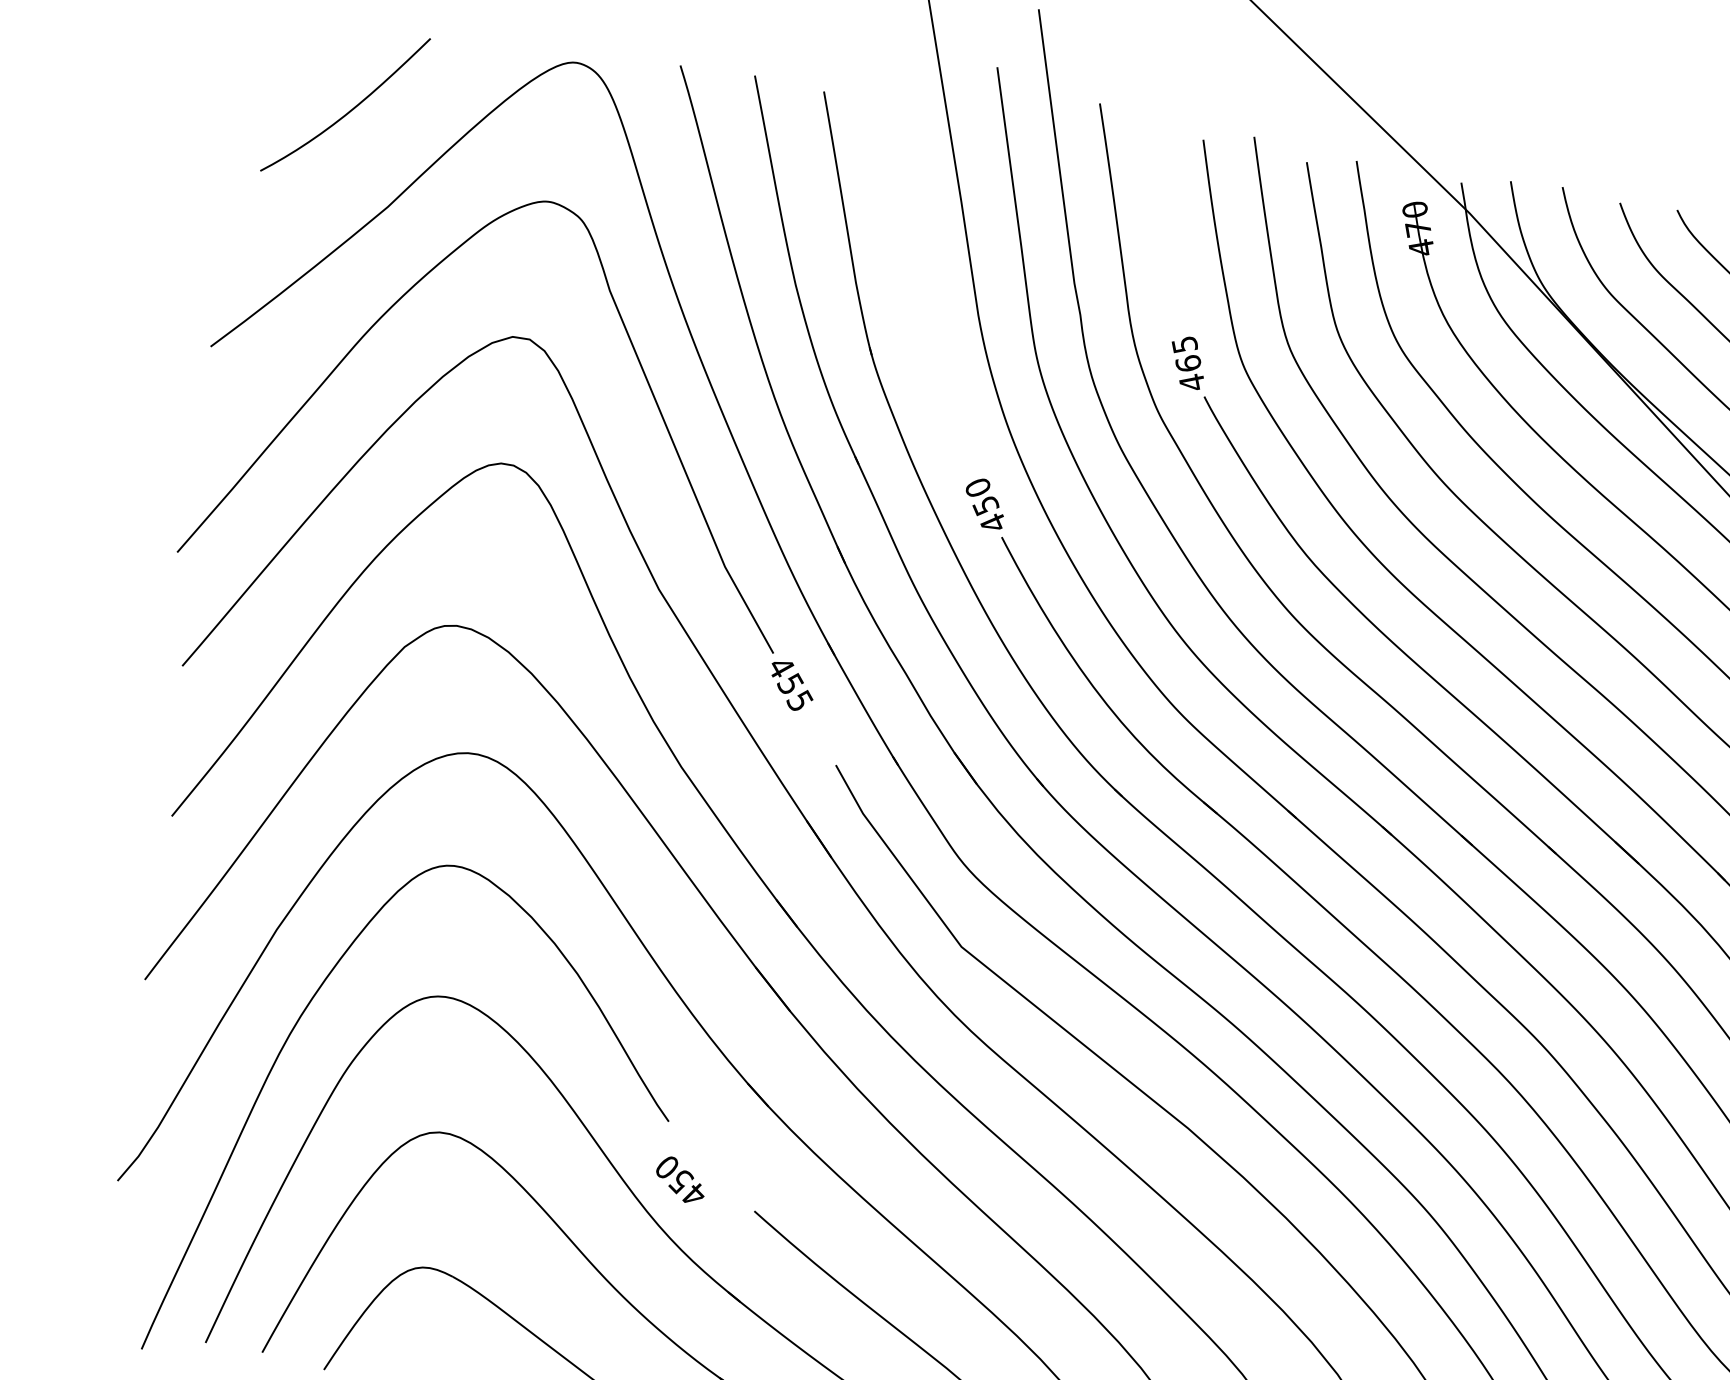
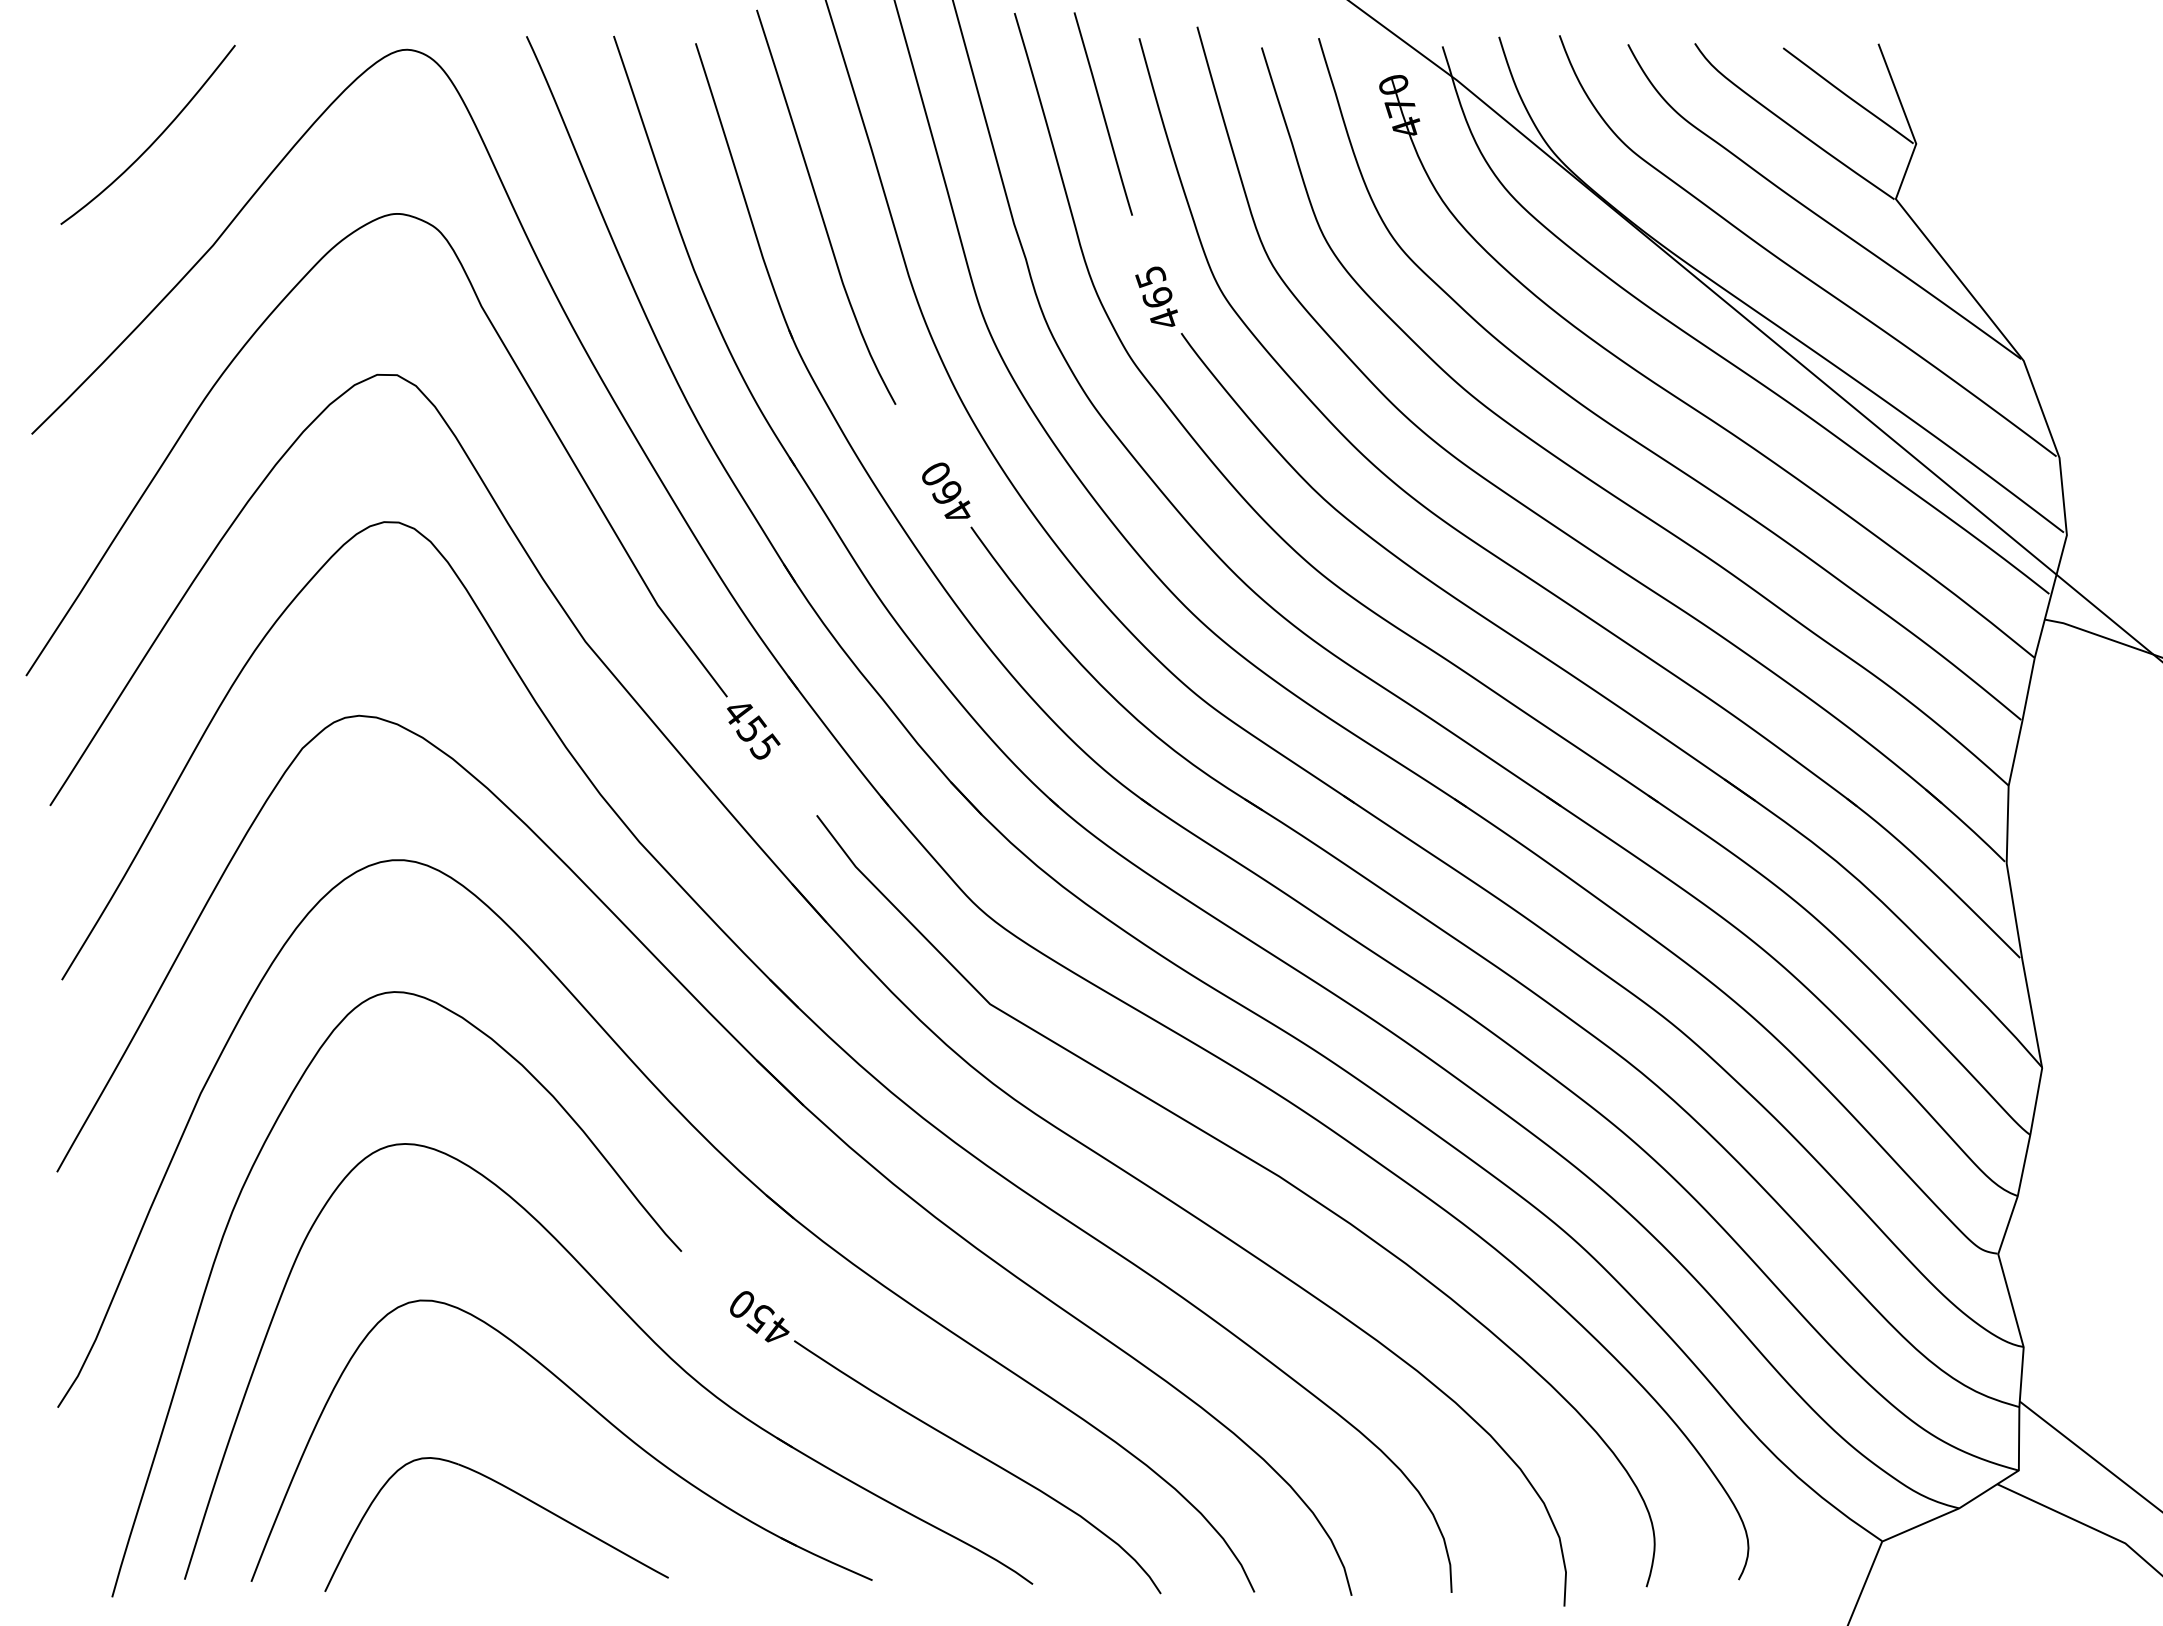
line: (1163, 199) -> (1103, 113), added
curve: (911, 246) -> (820, 207), added
text: (985, 505) -> (947, 493), 450 -> 460
text: (680, 1179) -> (759, 1316), moved

